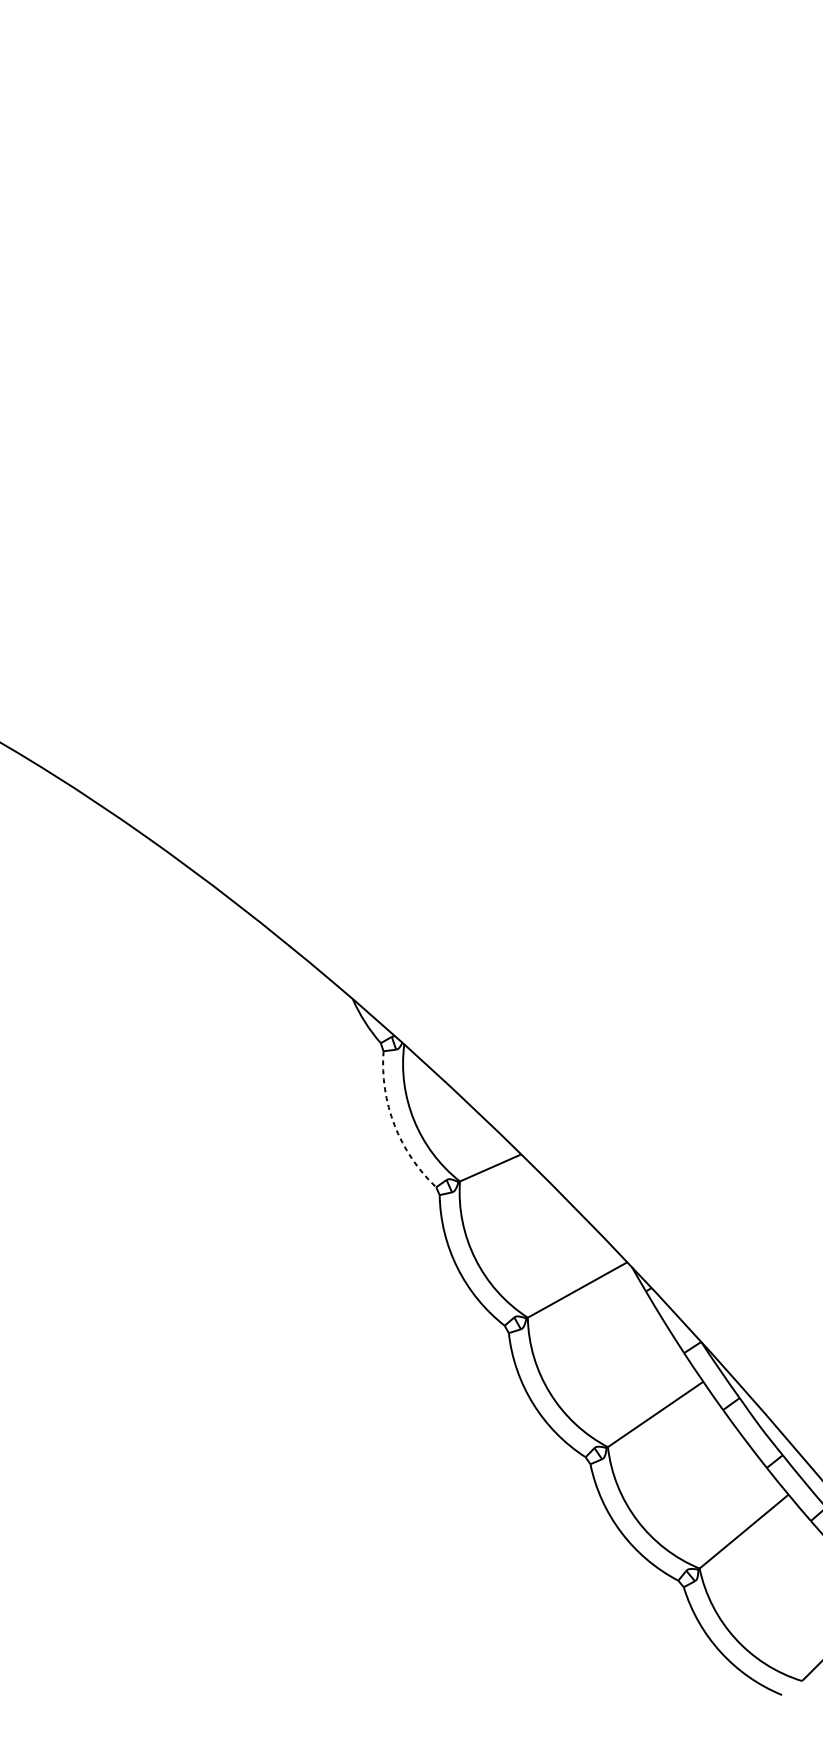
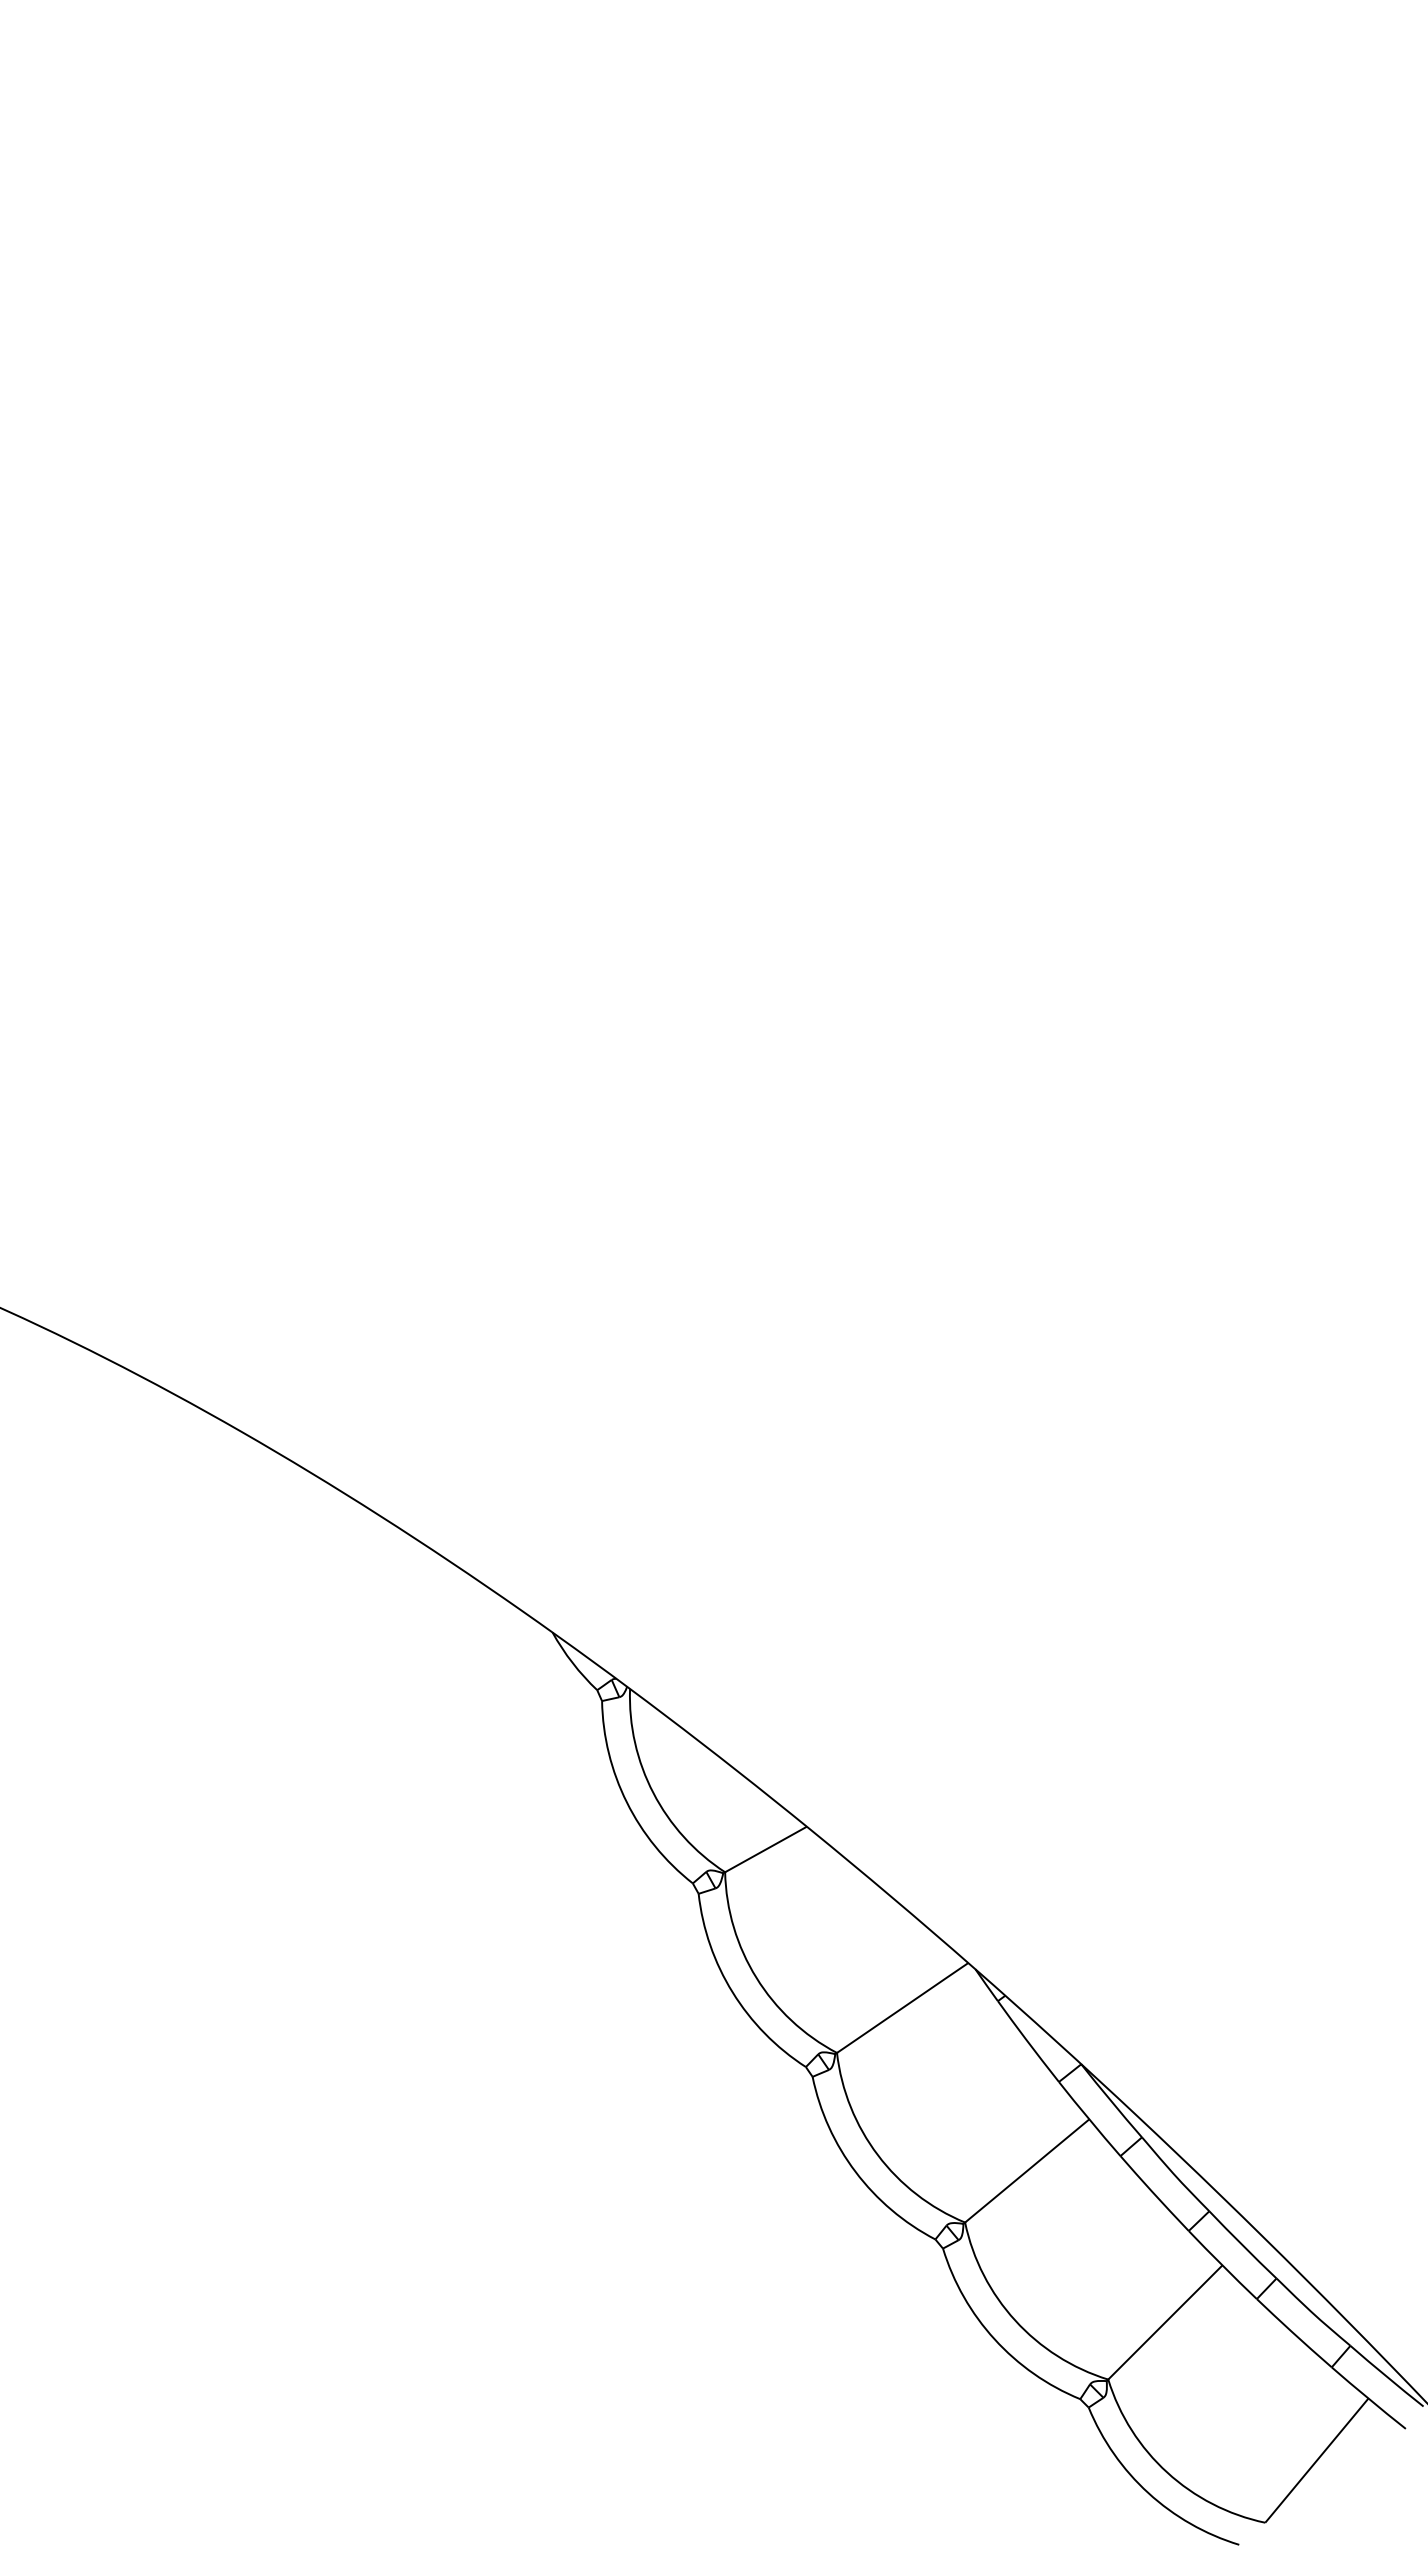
arc: (394, 1125) -> (626, 1802), dashed -> solid

